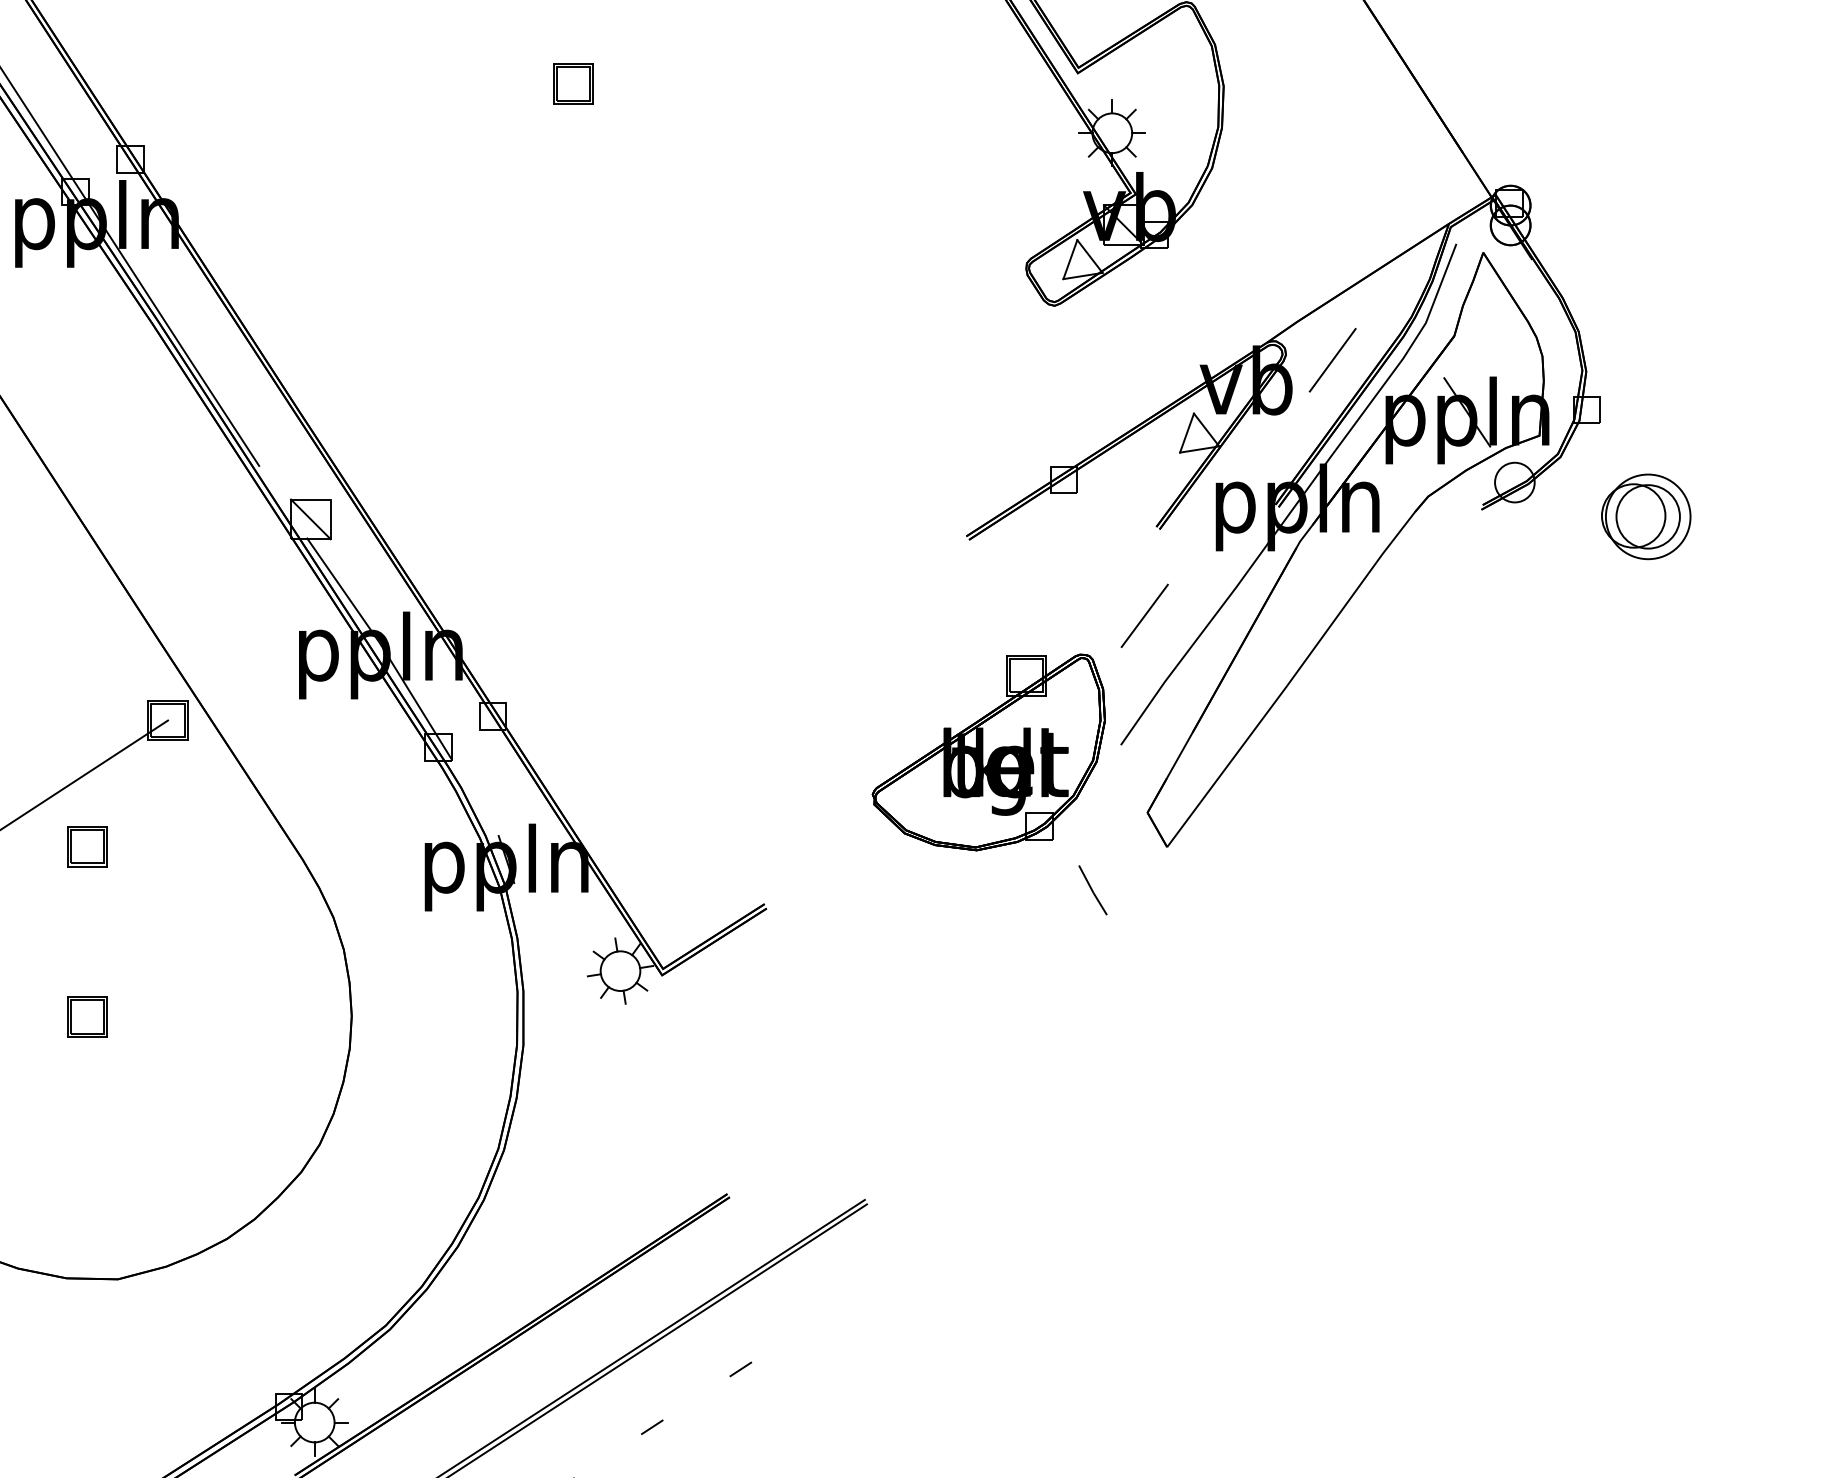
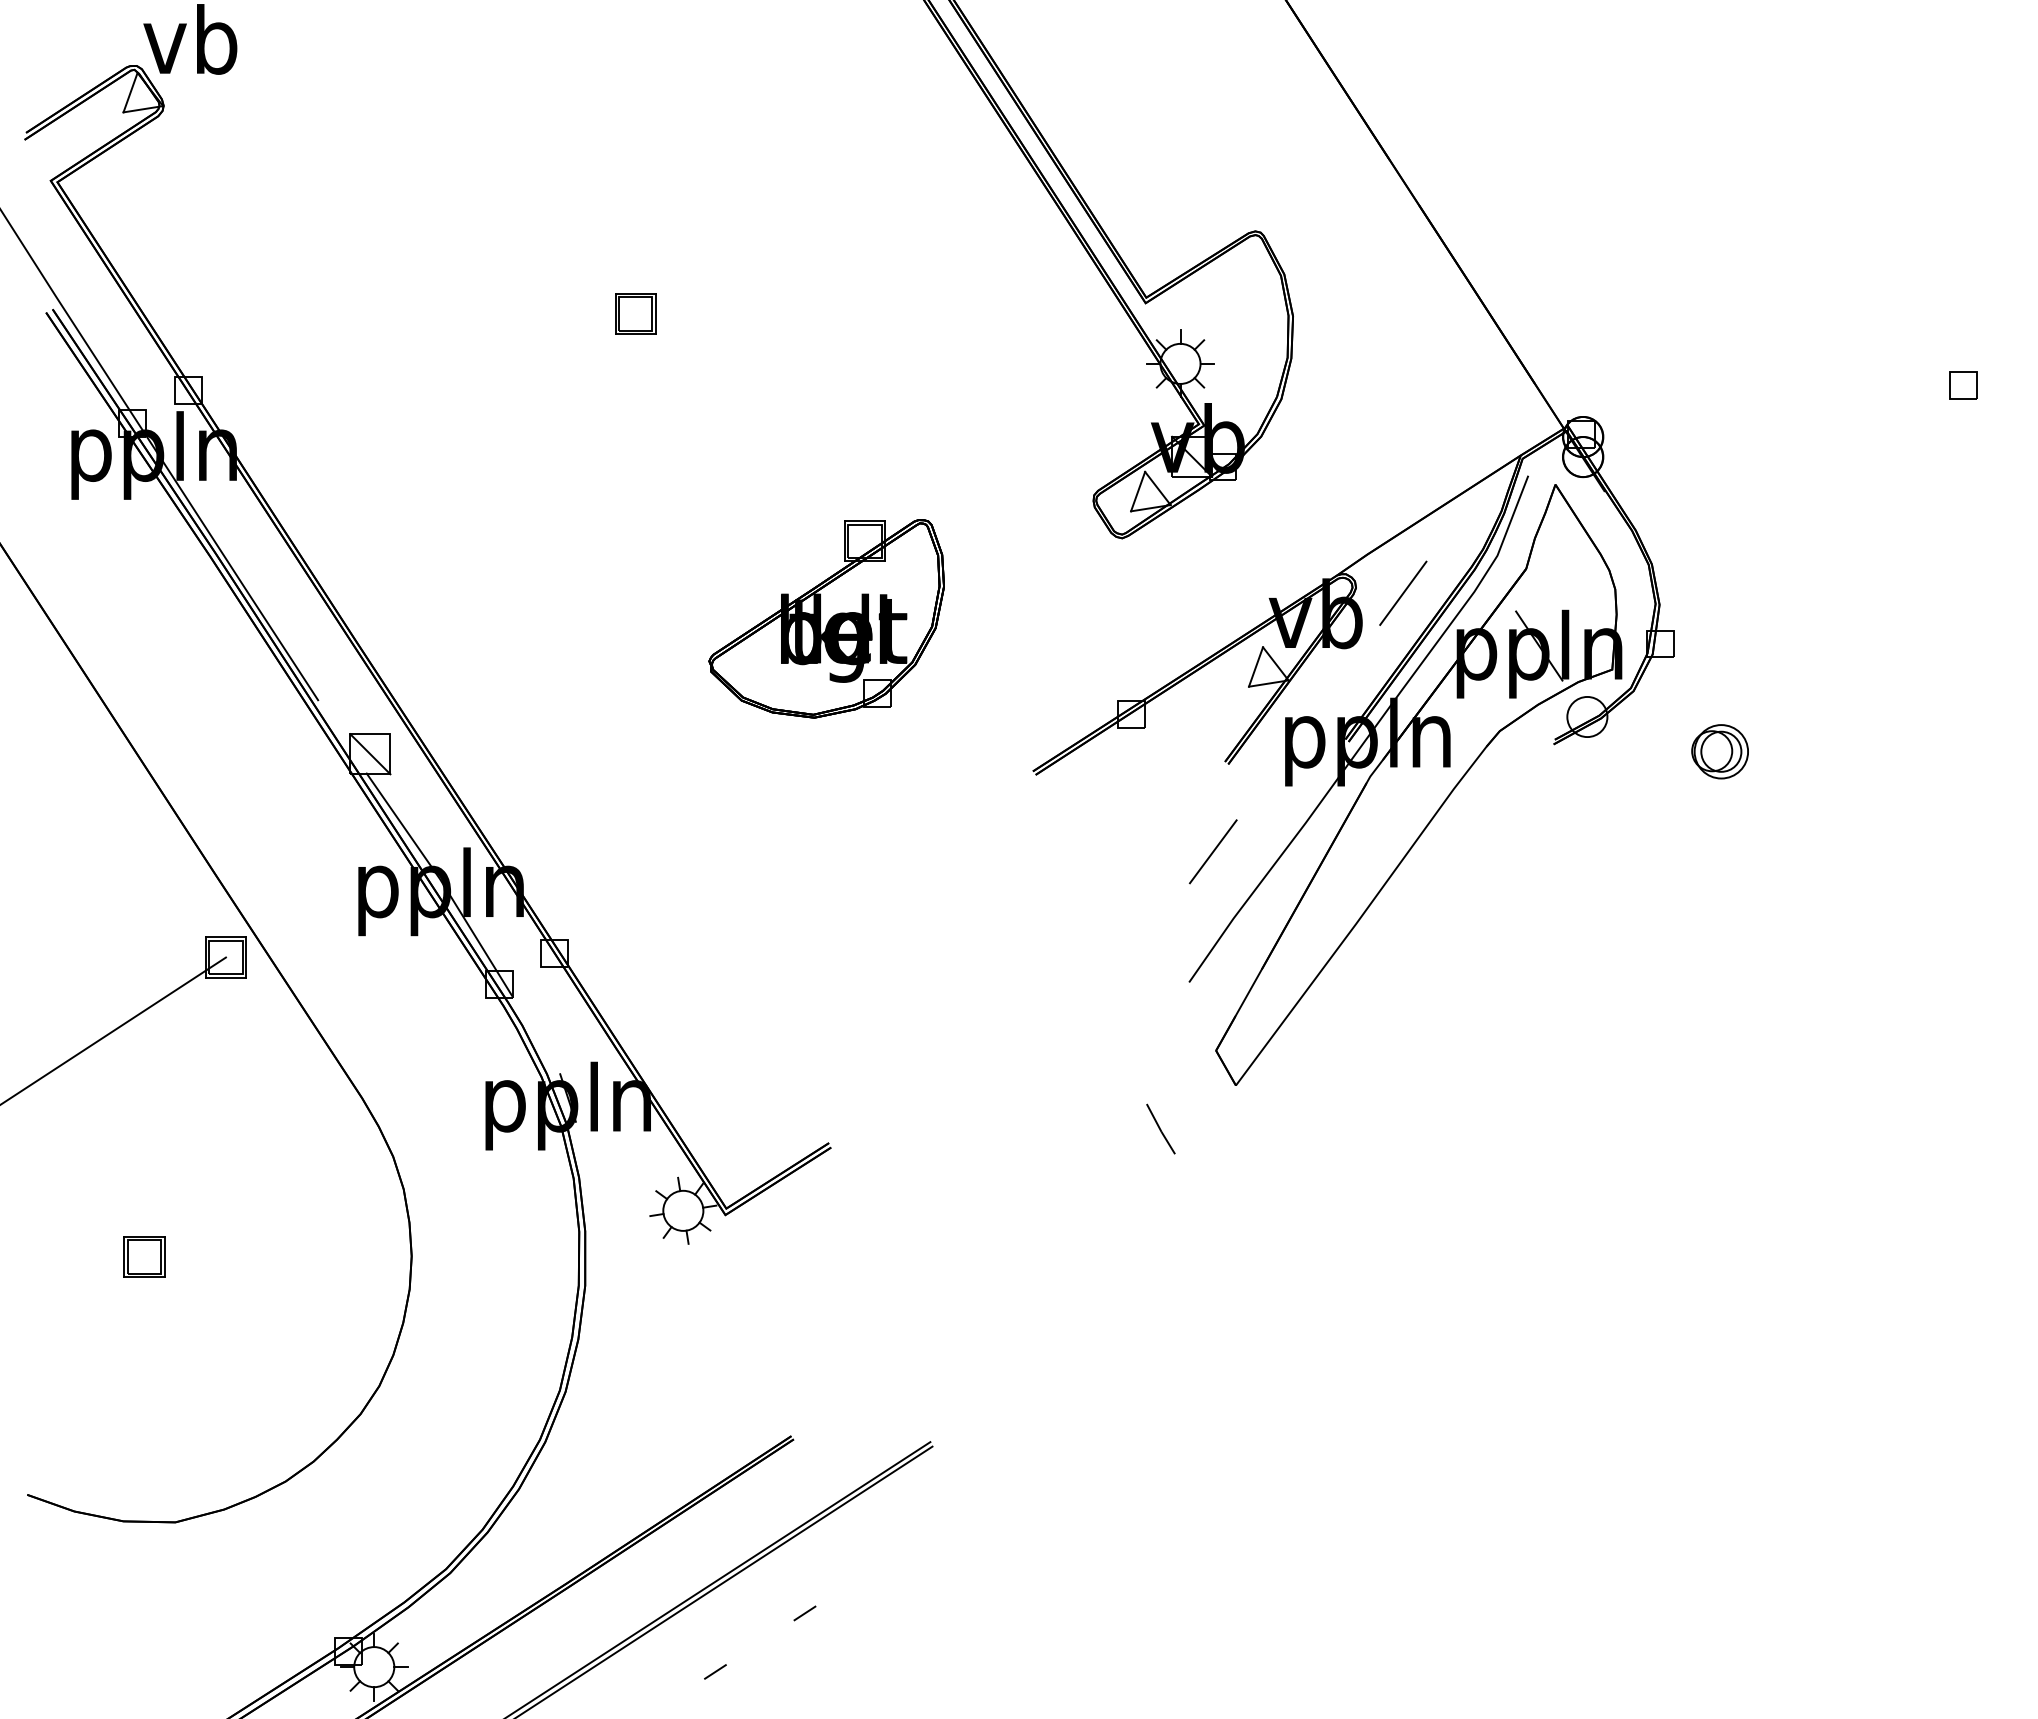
part: (1645, 516) -> (1719, 751), size x0.62
part: (988, 752) -> (826, 618), moved
part: (87, 846) -> (144, 1084), removed

